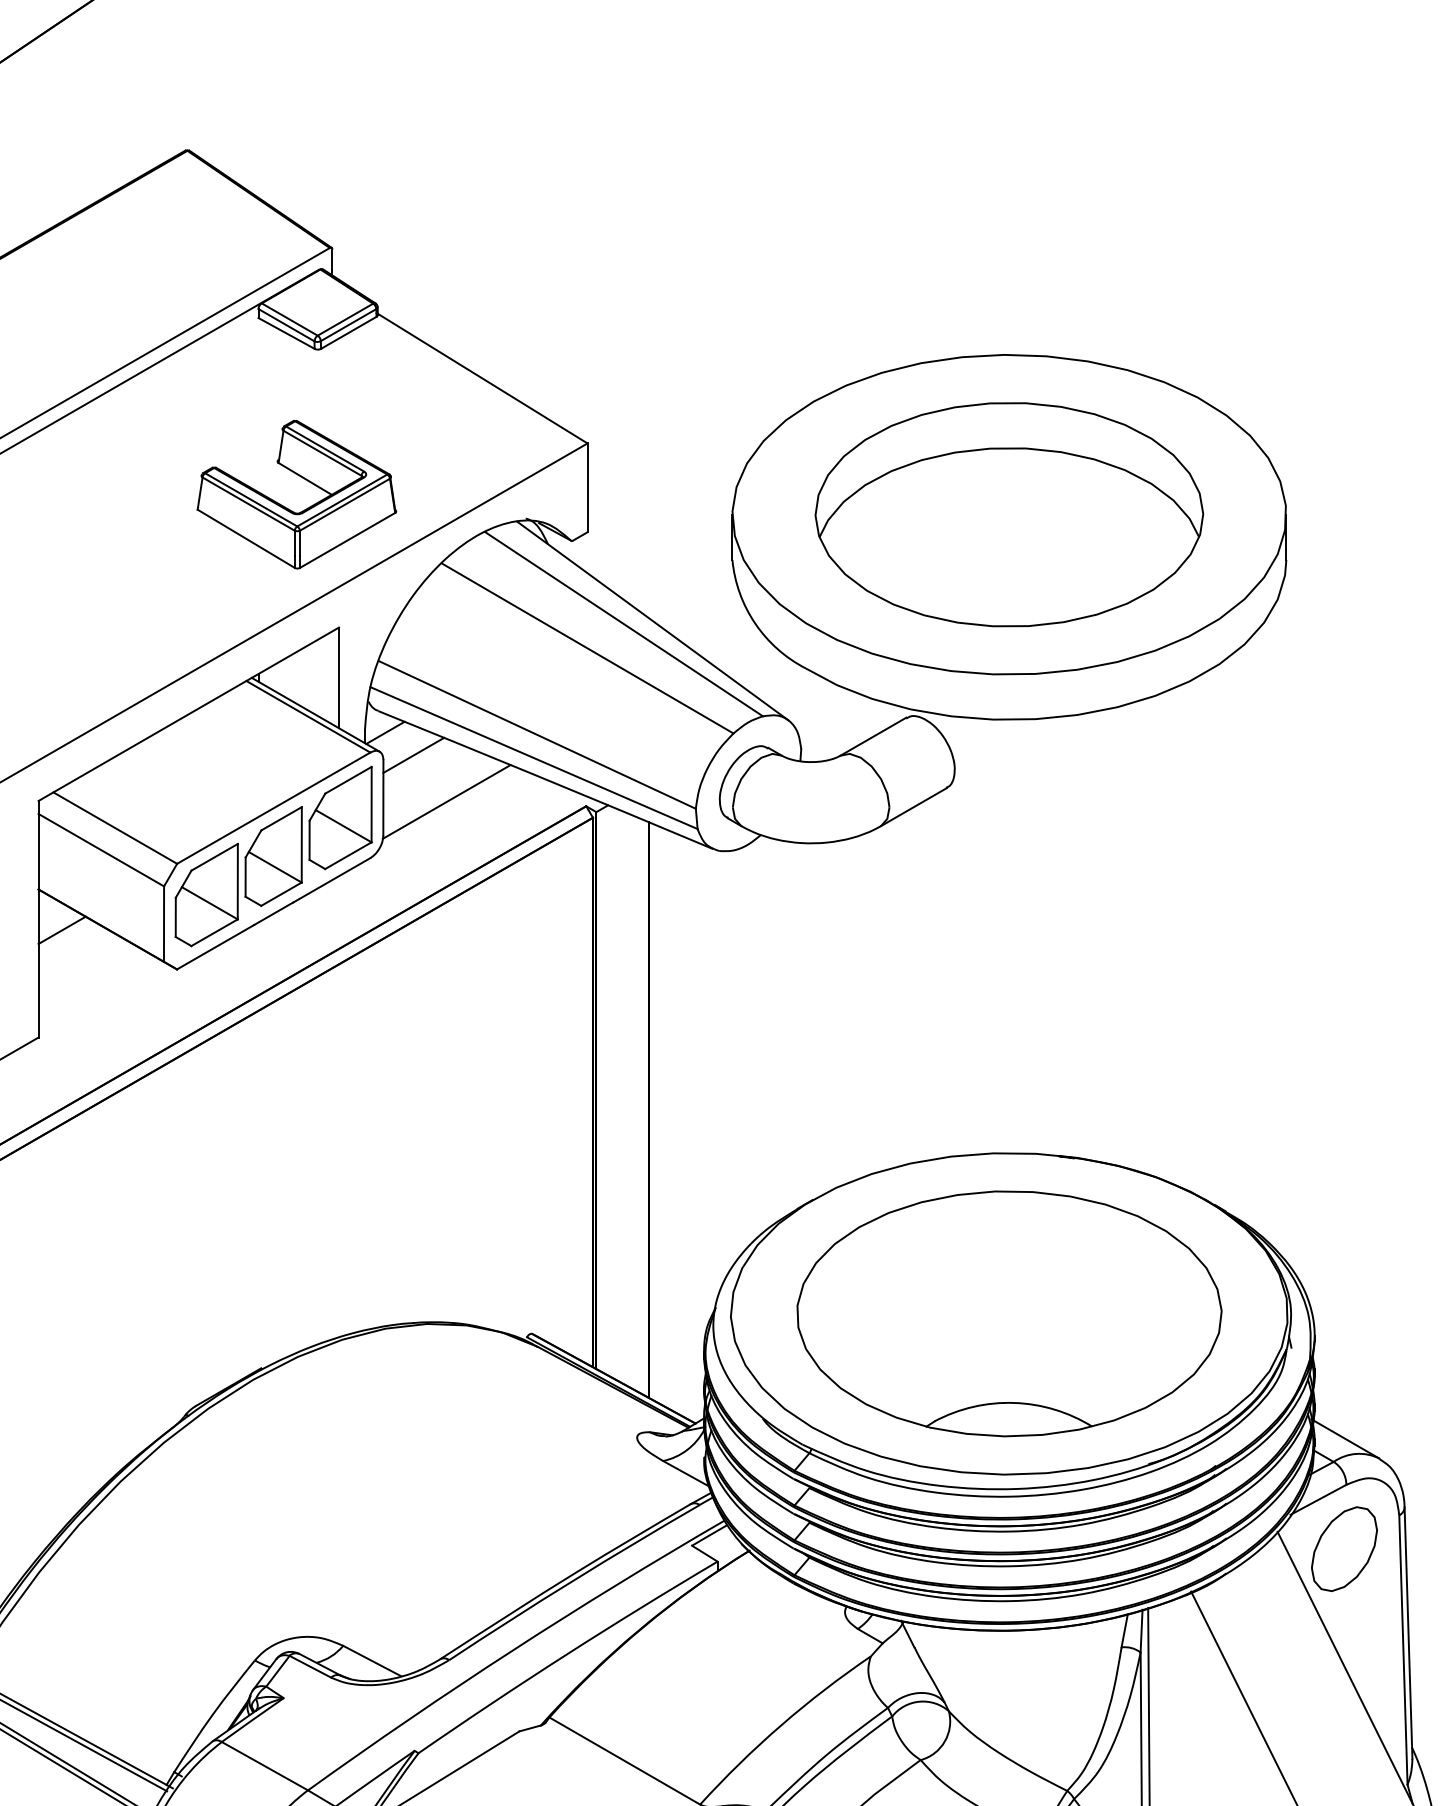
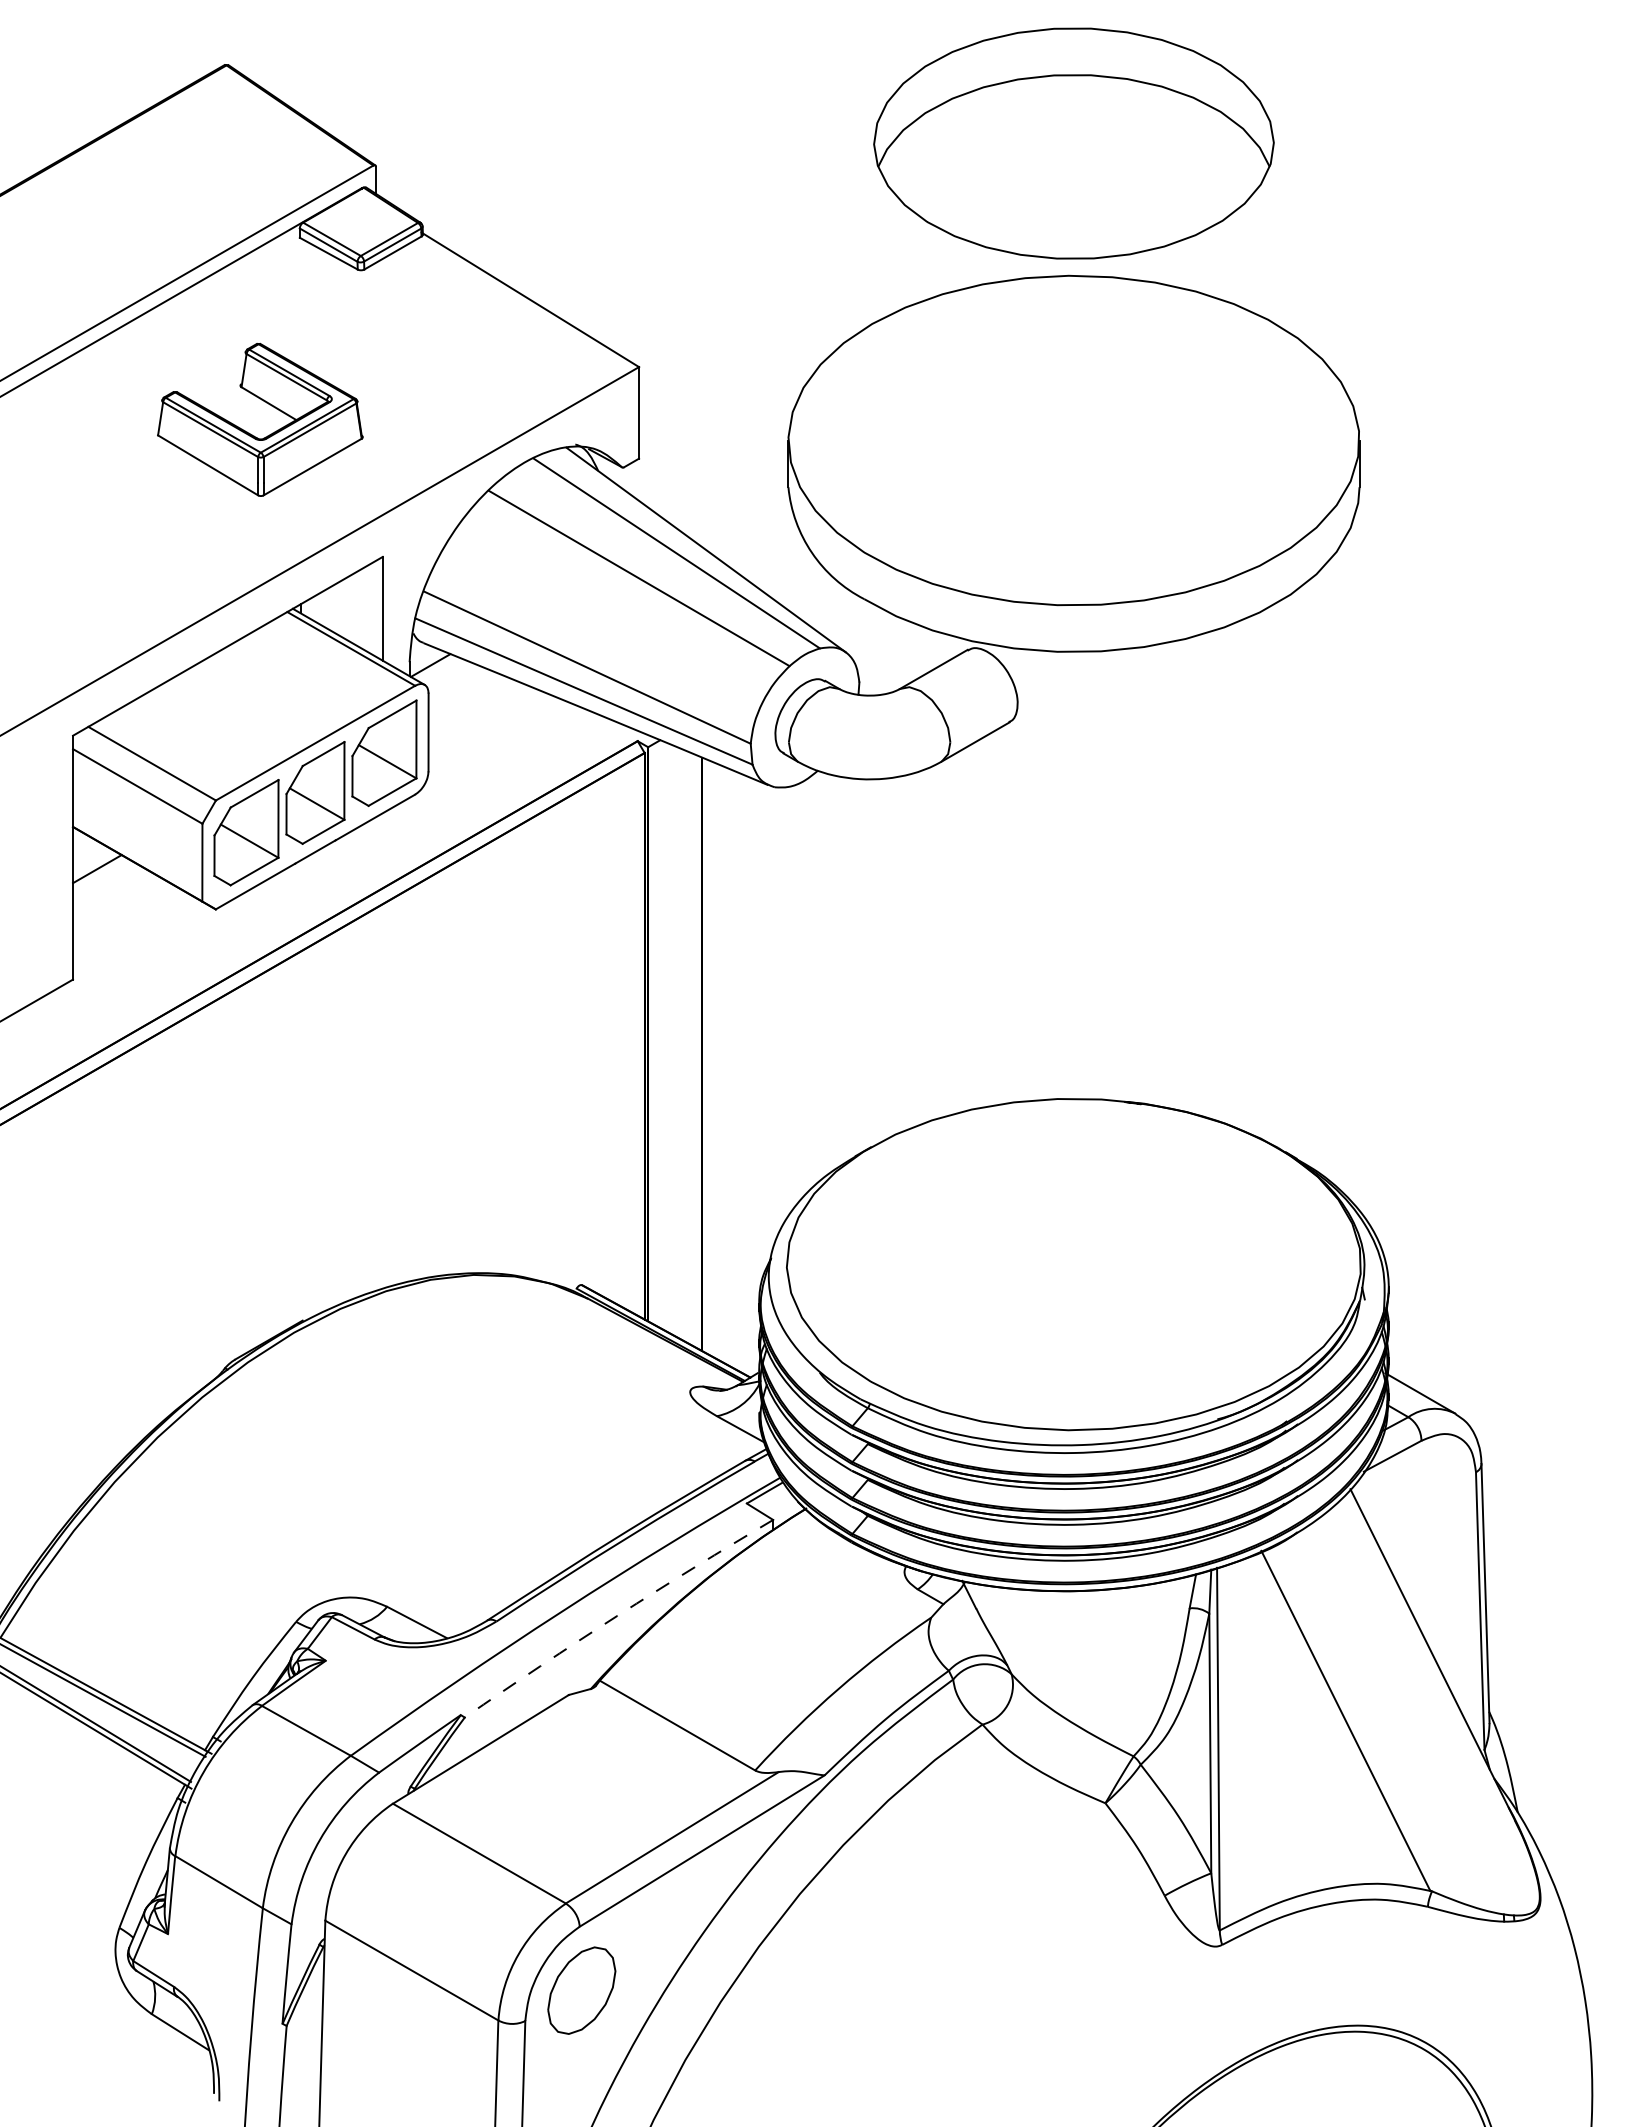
part: (305, 480) -> (269, 405), moved
part: (1008, 514) -> (1073, 143), moved
line: (413, 755) -> (459, 688), removed
line: (446, 801) -> (493, 736), removed
part: (1008, 1313) -> (1073, 1264), removed
part: (1344, 1548) -> (1419, 1506), removed
arc: (566, 1654) -> (617, 1615), solid -> dashed

